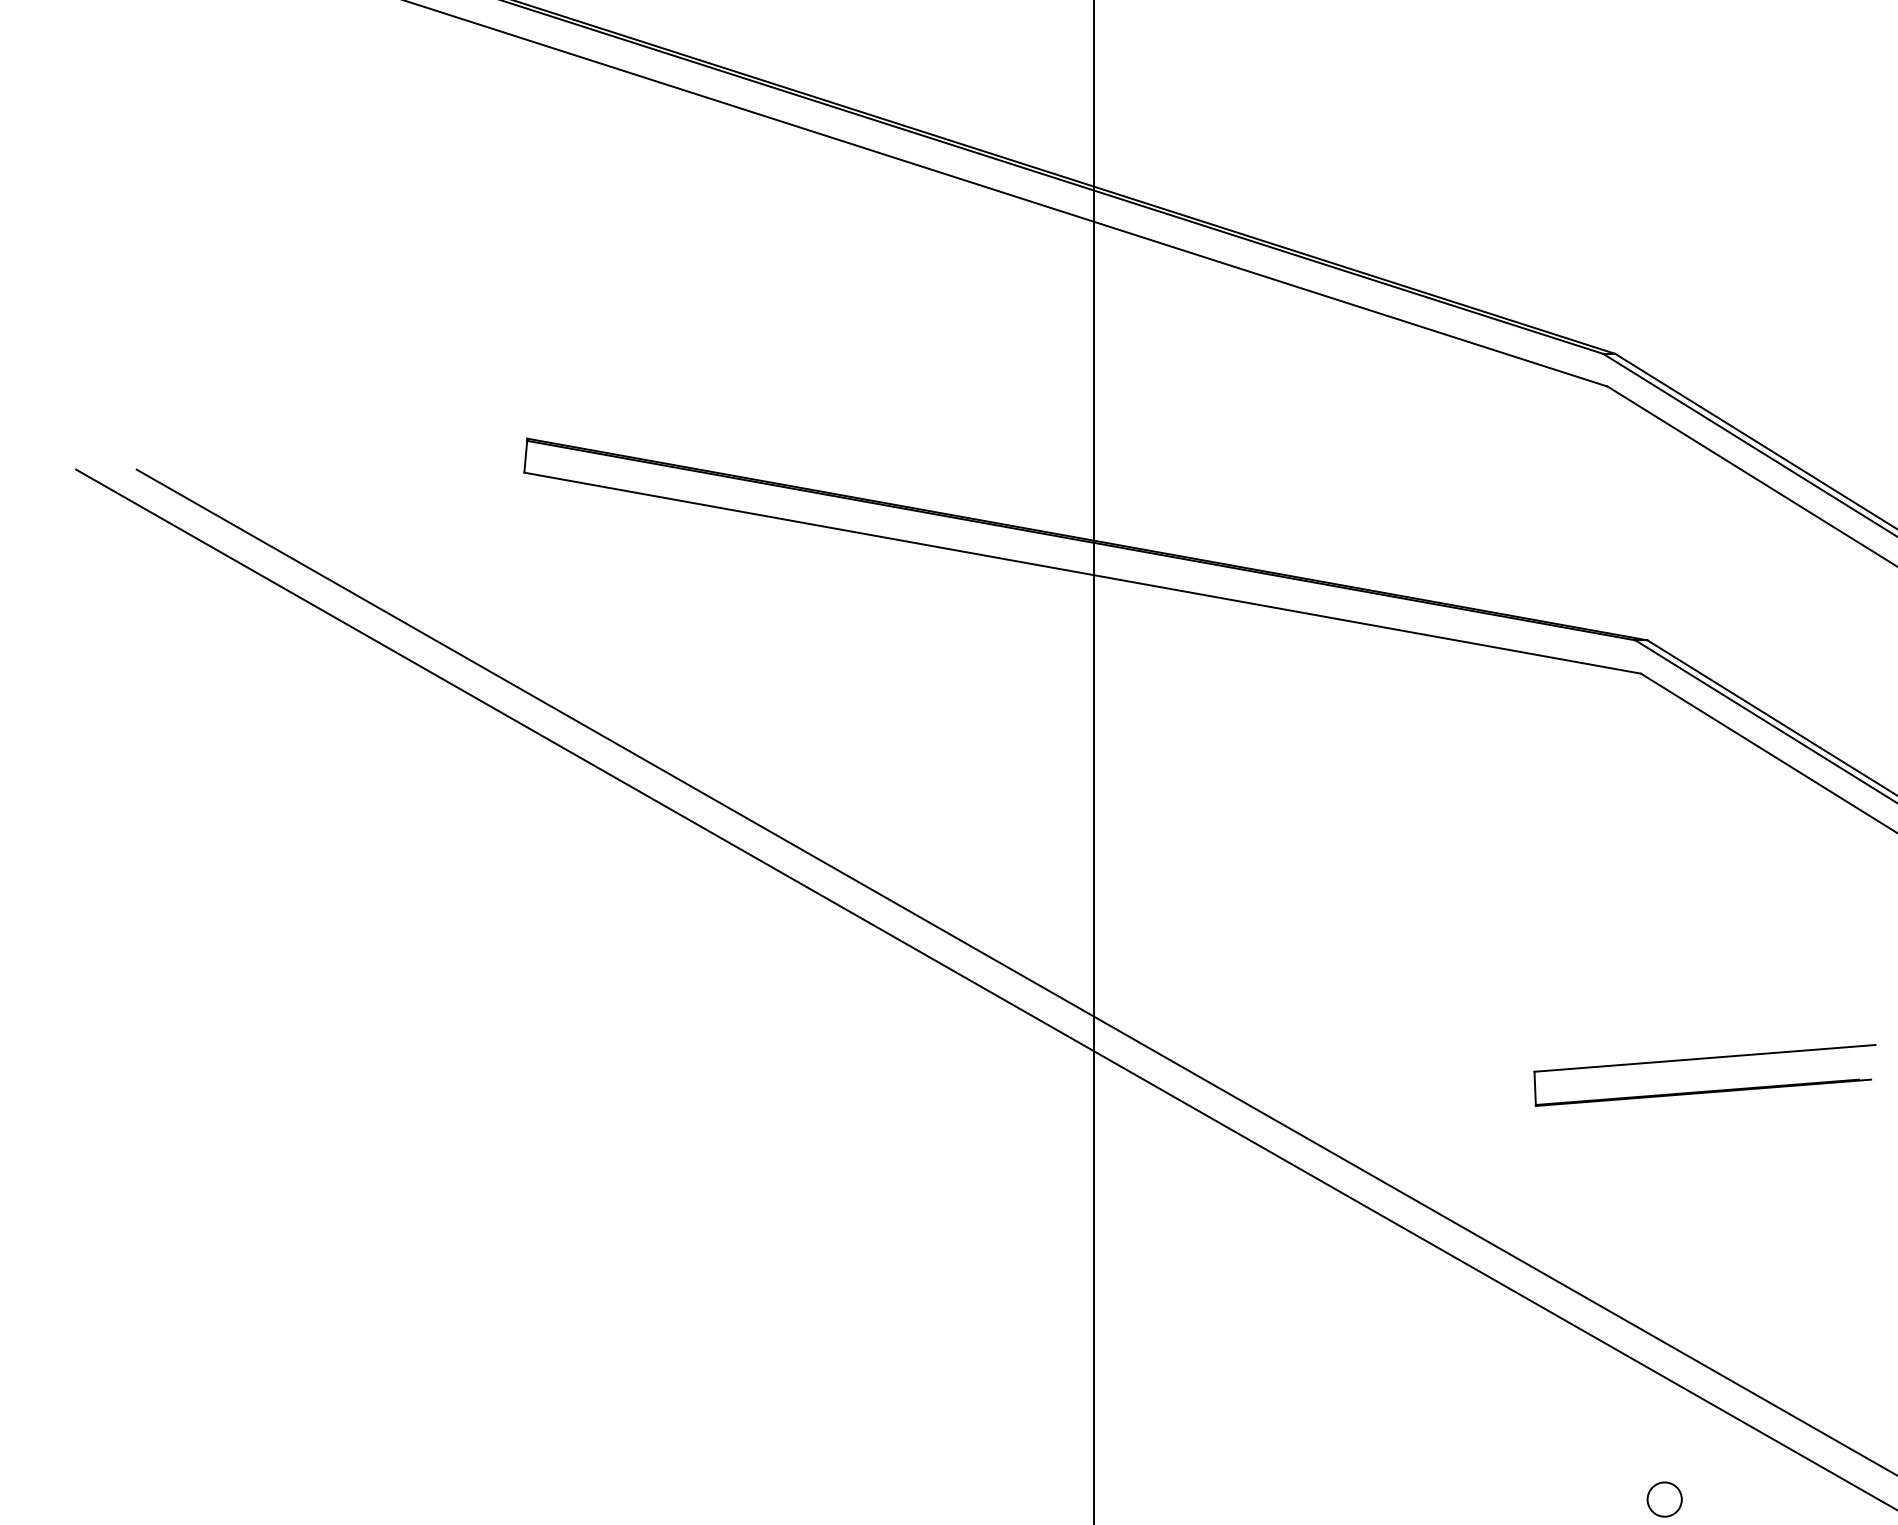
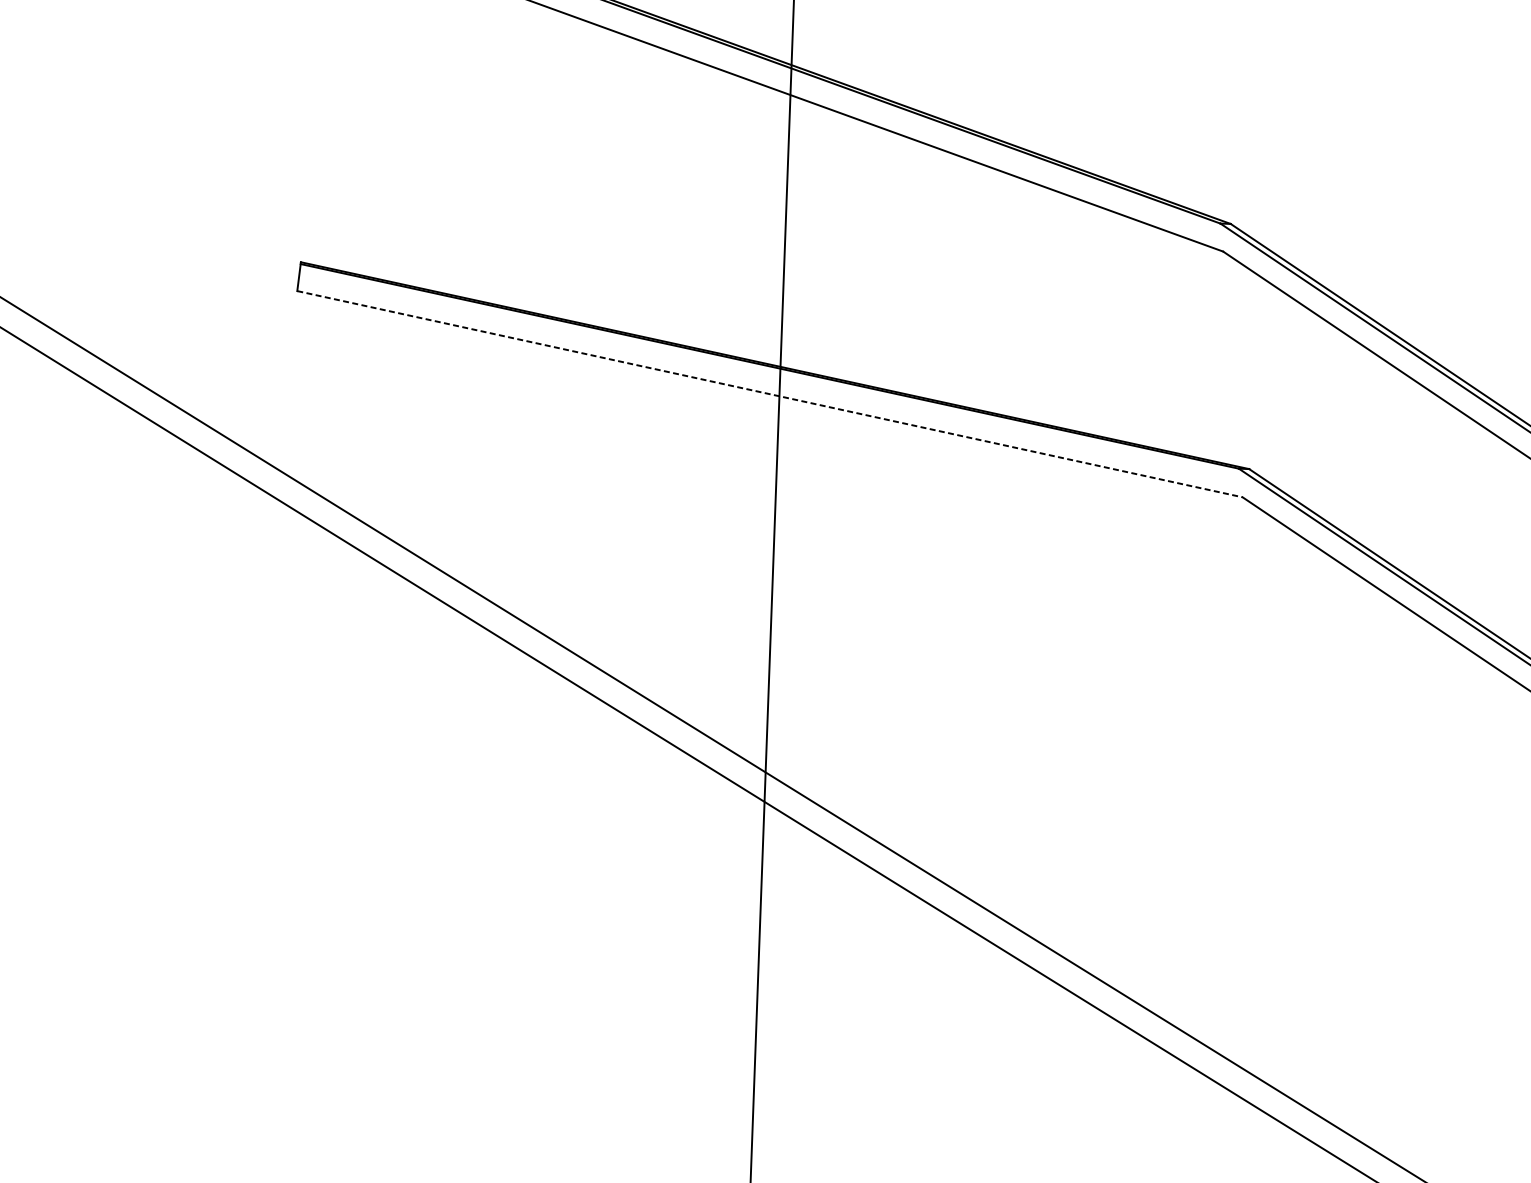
line: (1083, 573) -> (770, 394), solid -> dashed
part: (1704, 1090) -> (1283, 854), removed

